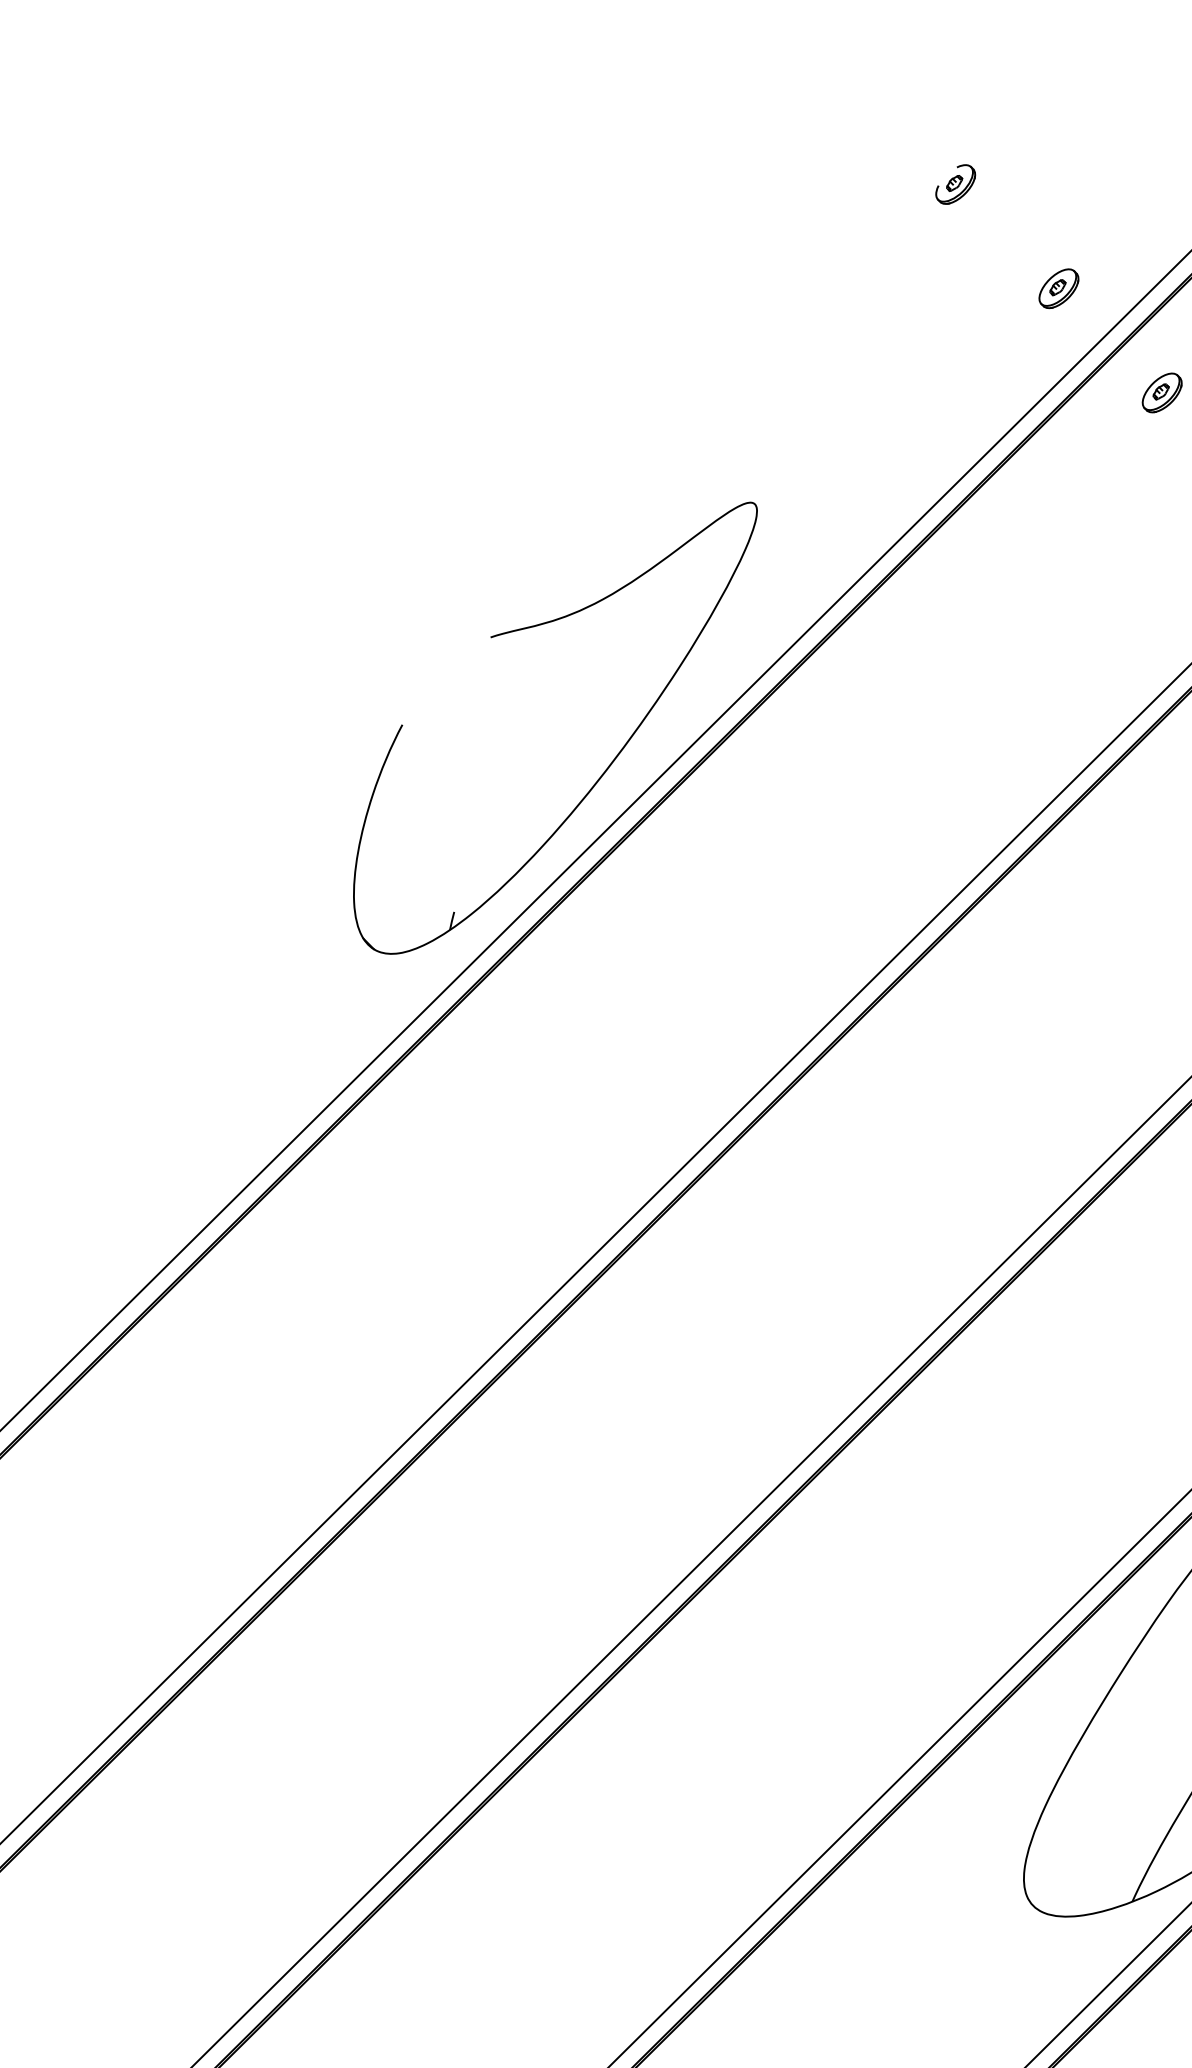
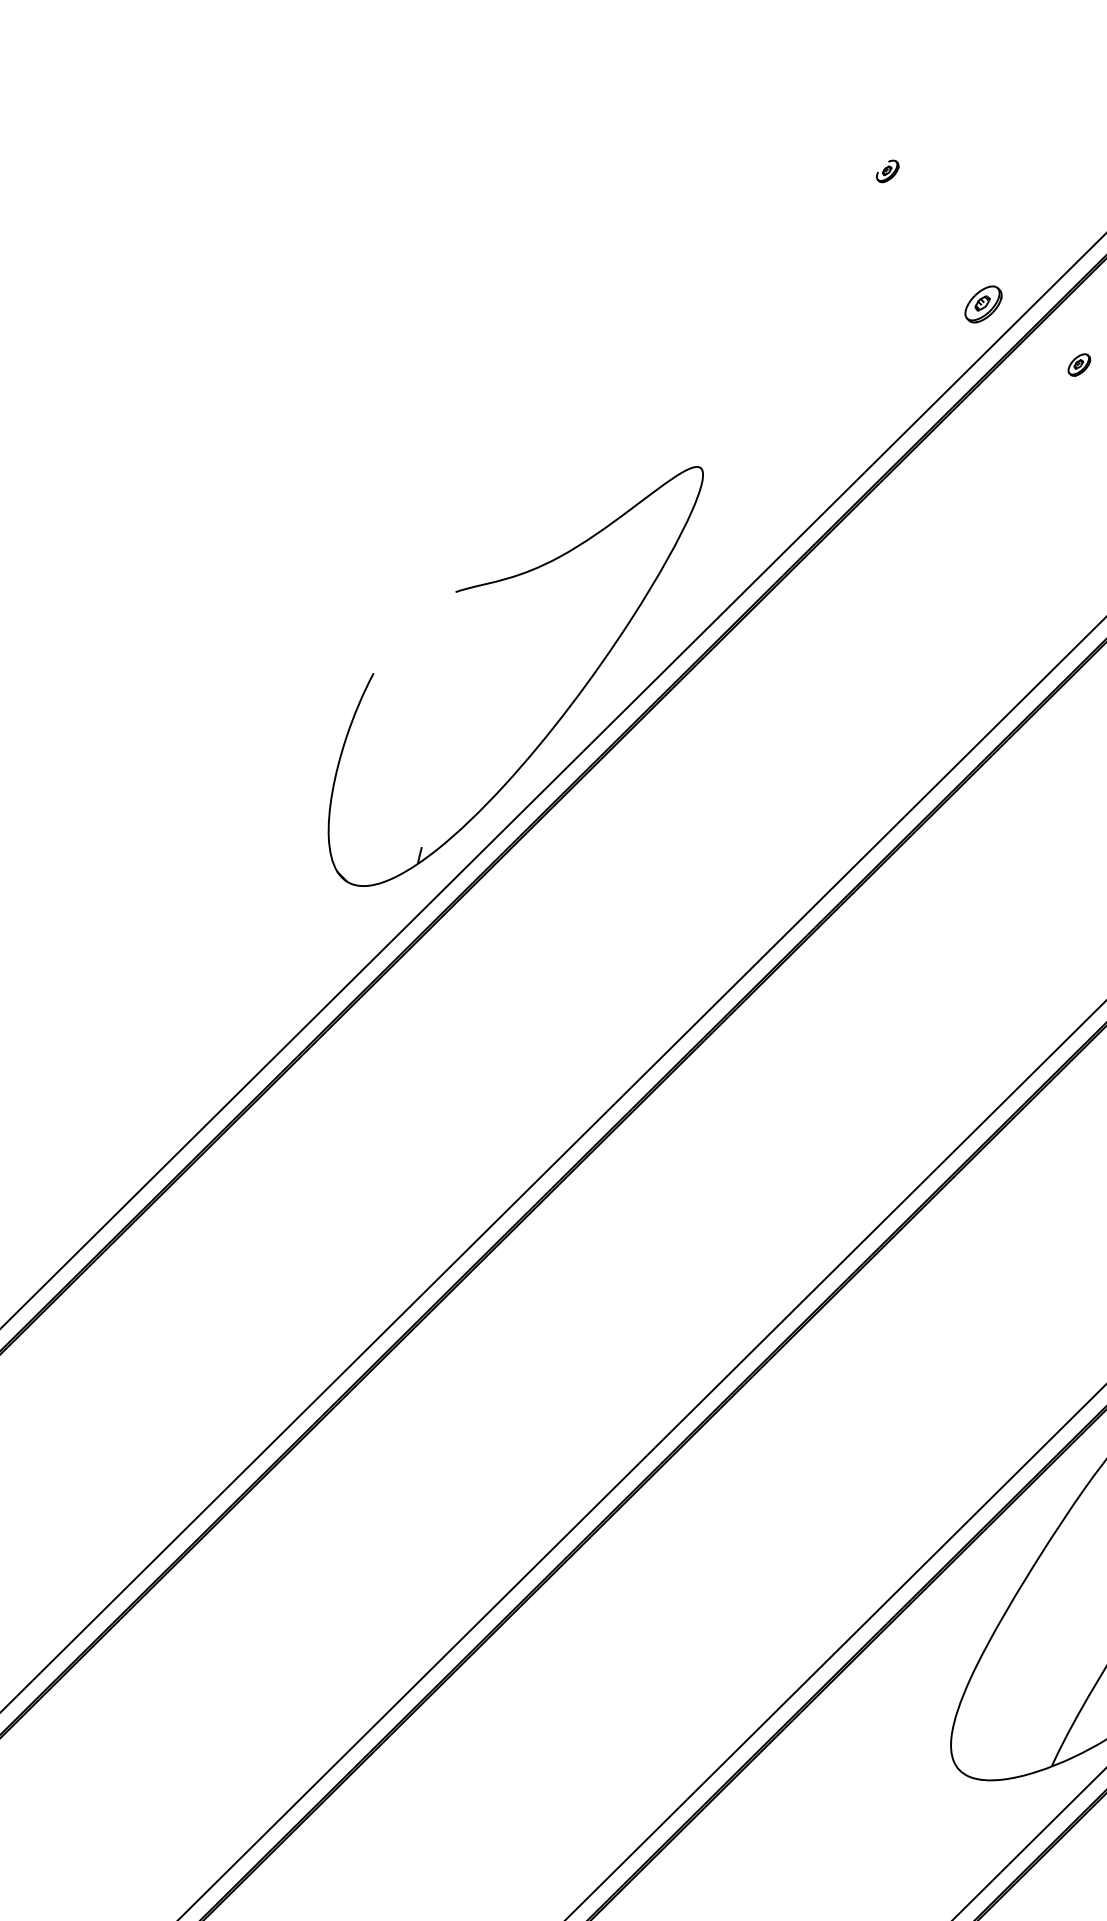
part: (955, 184) -> (887, 171), size x0.6
part: (1058, 288) -> (983, 304), moved
part: (1161, 392) -> (1078, 364), size x0.6

